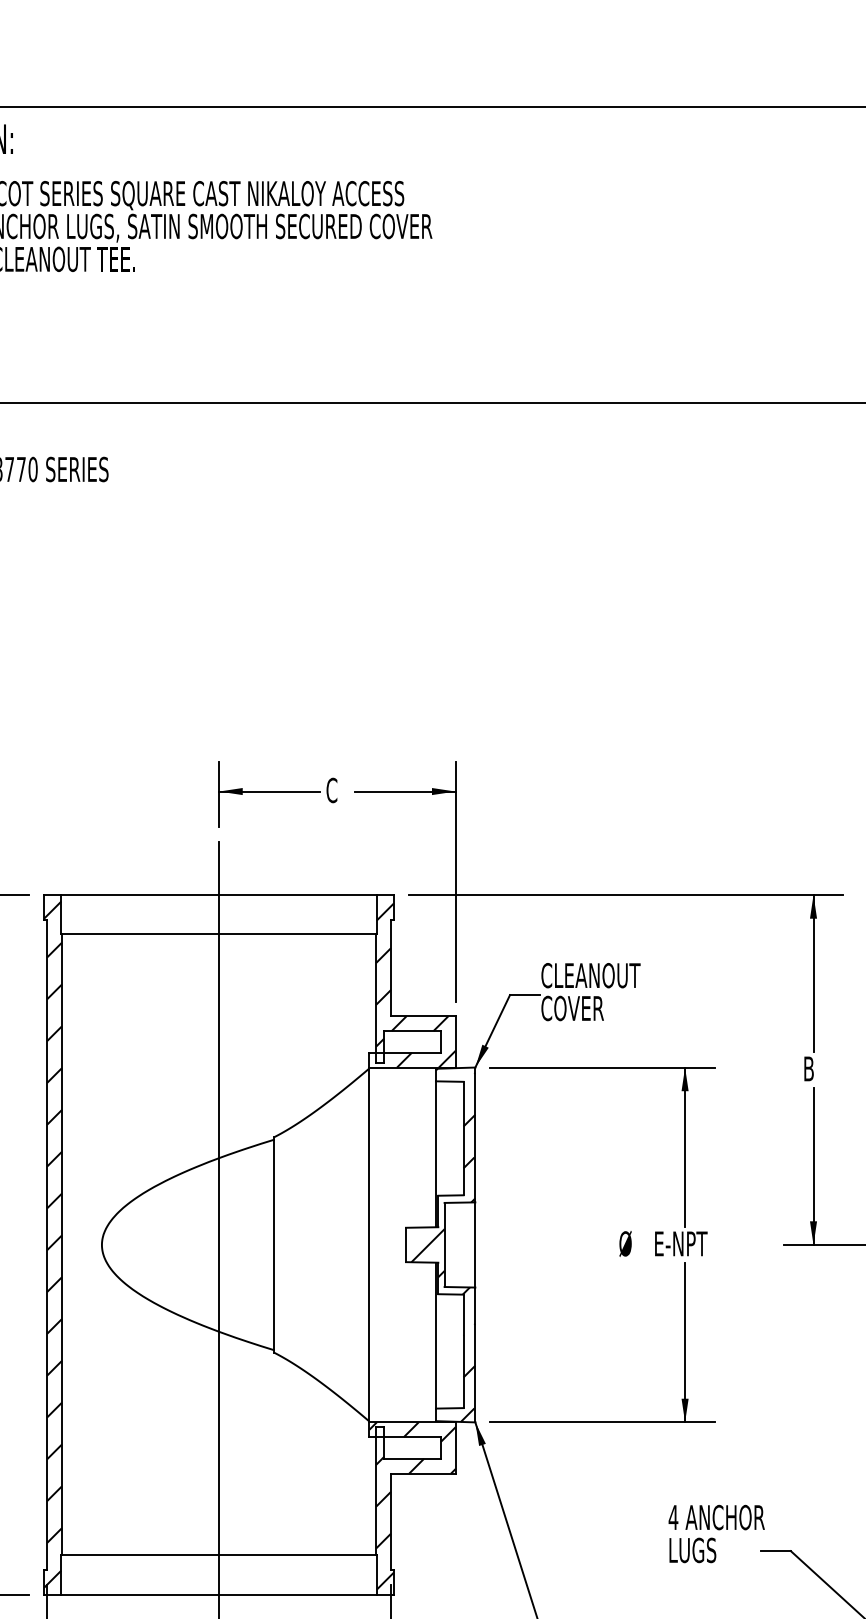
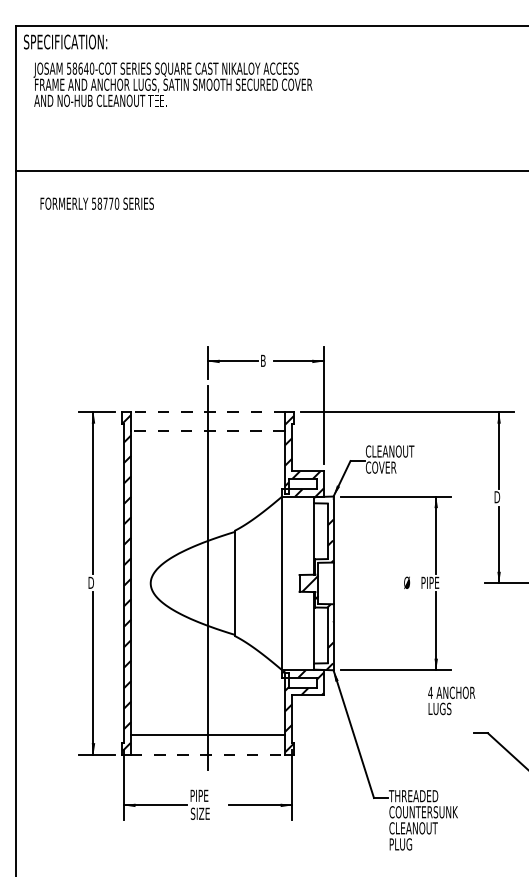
text: (330, 789) -> (262, 360), C -> B
line: (217, 895) -> (207, 412), solid -> dashed
line: (219, 934) -> (208, 431), solid -> dashed
text: (810, 1067) -> (497, 496), B -> D
text: (681, 1243) -> (434, 582), E-NPT -> PIPE
text: (716, 1533) -> (451, 700), moved
line: (219, 1594) -> (208, 754), solid -> dashed

